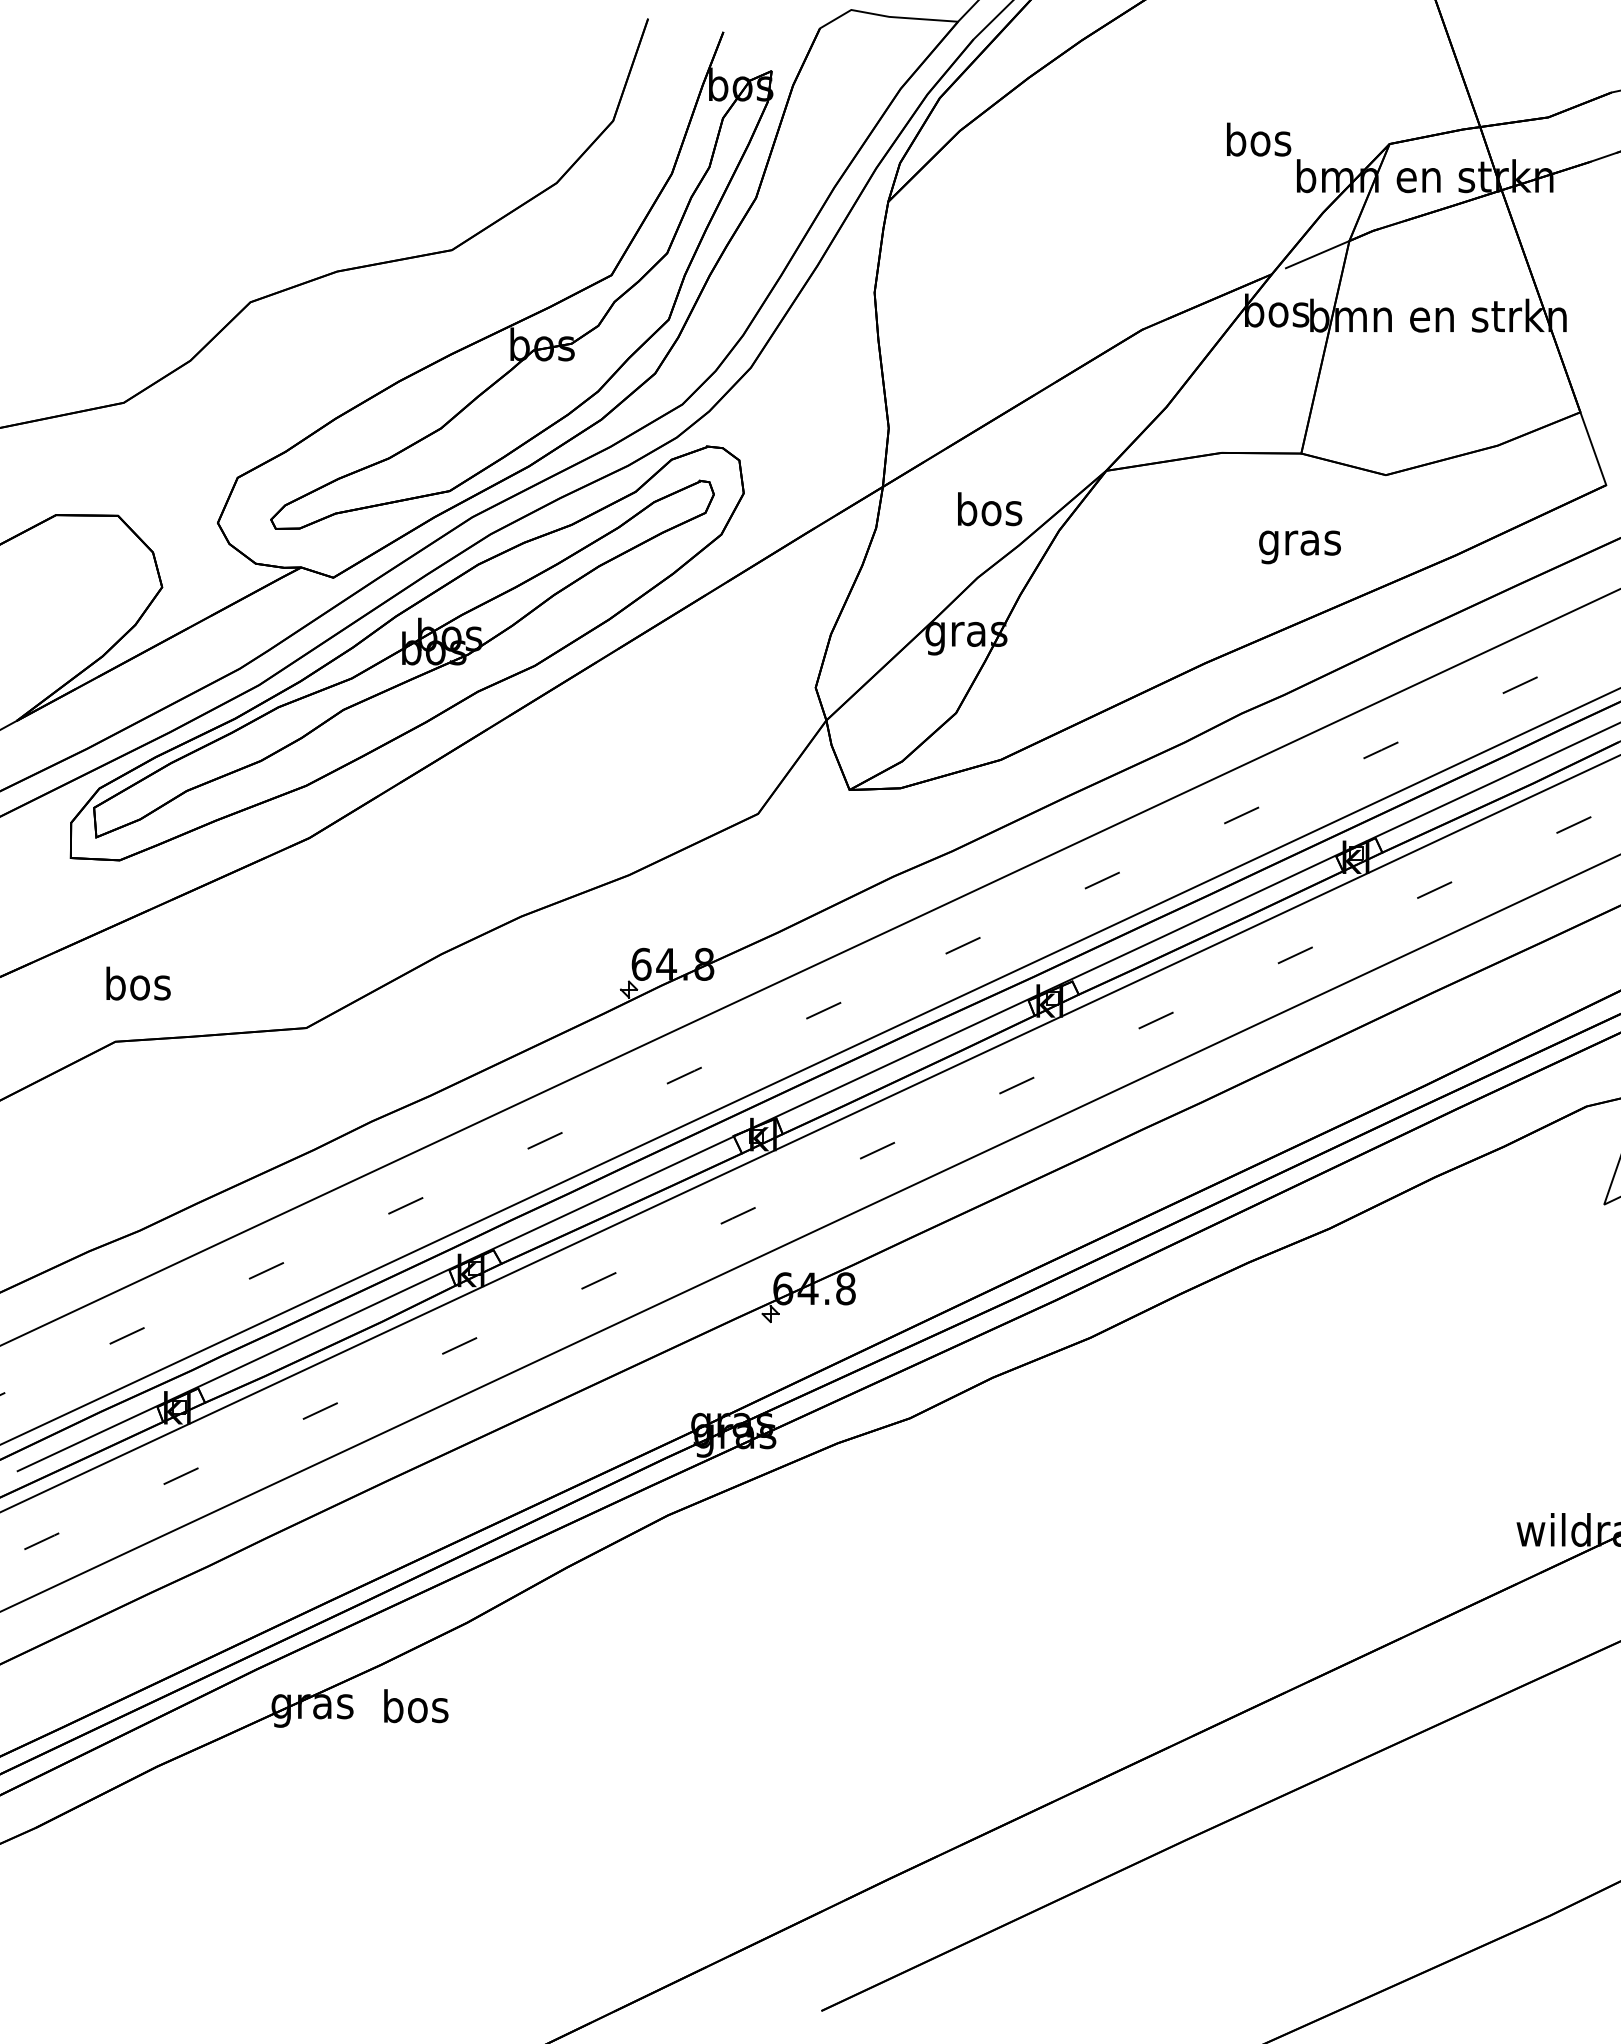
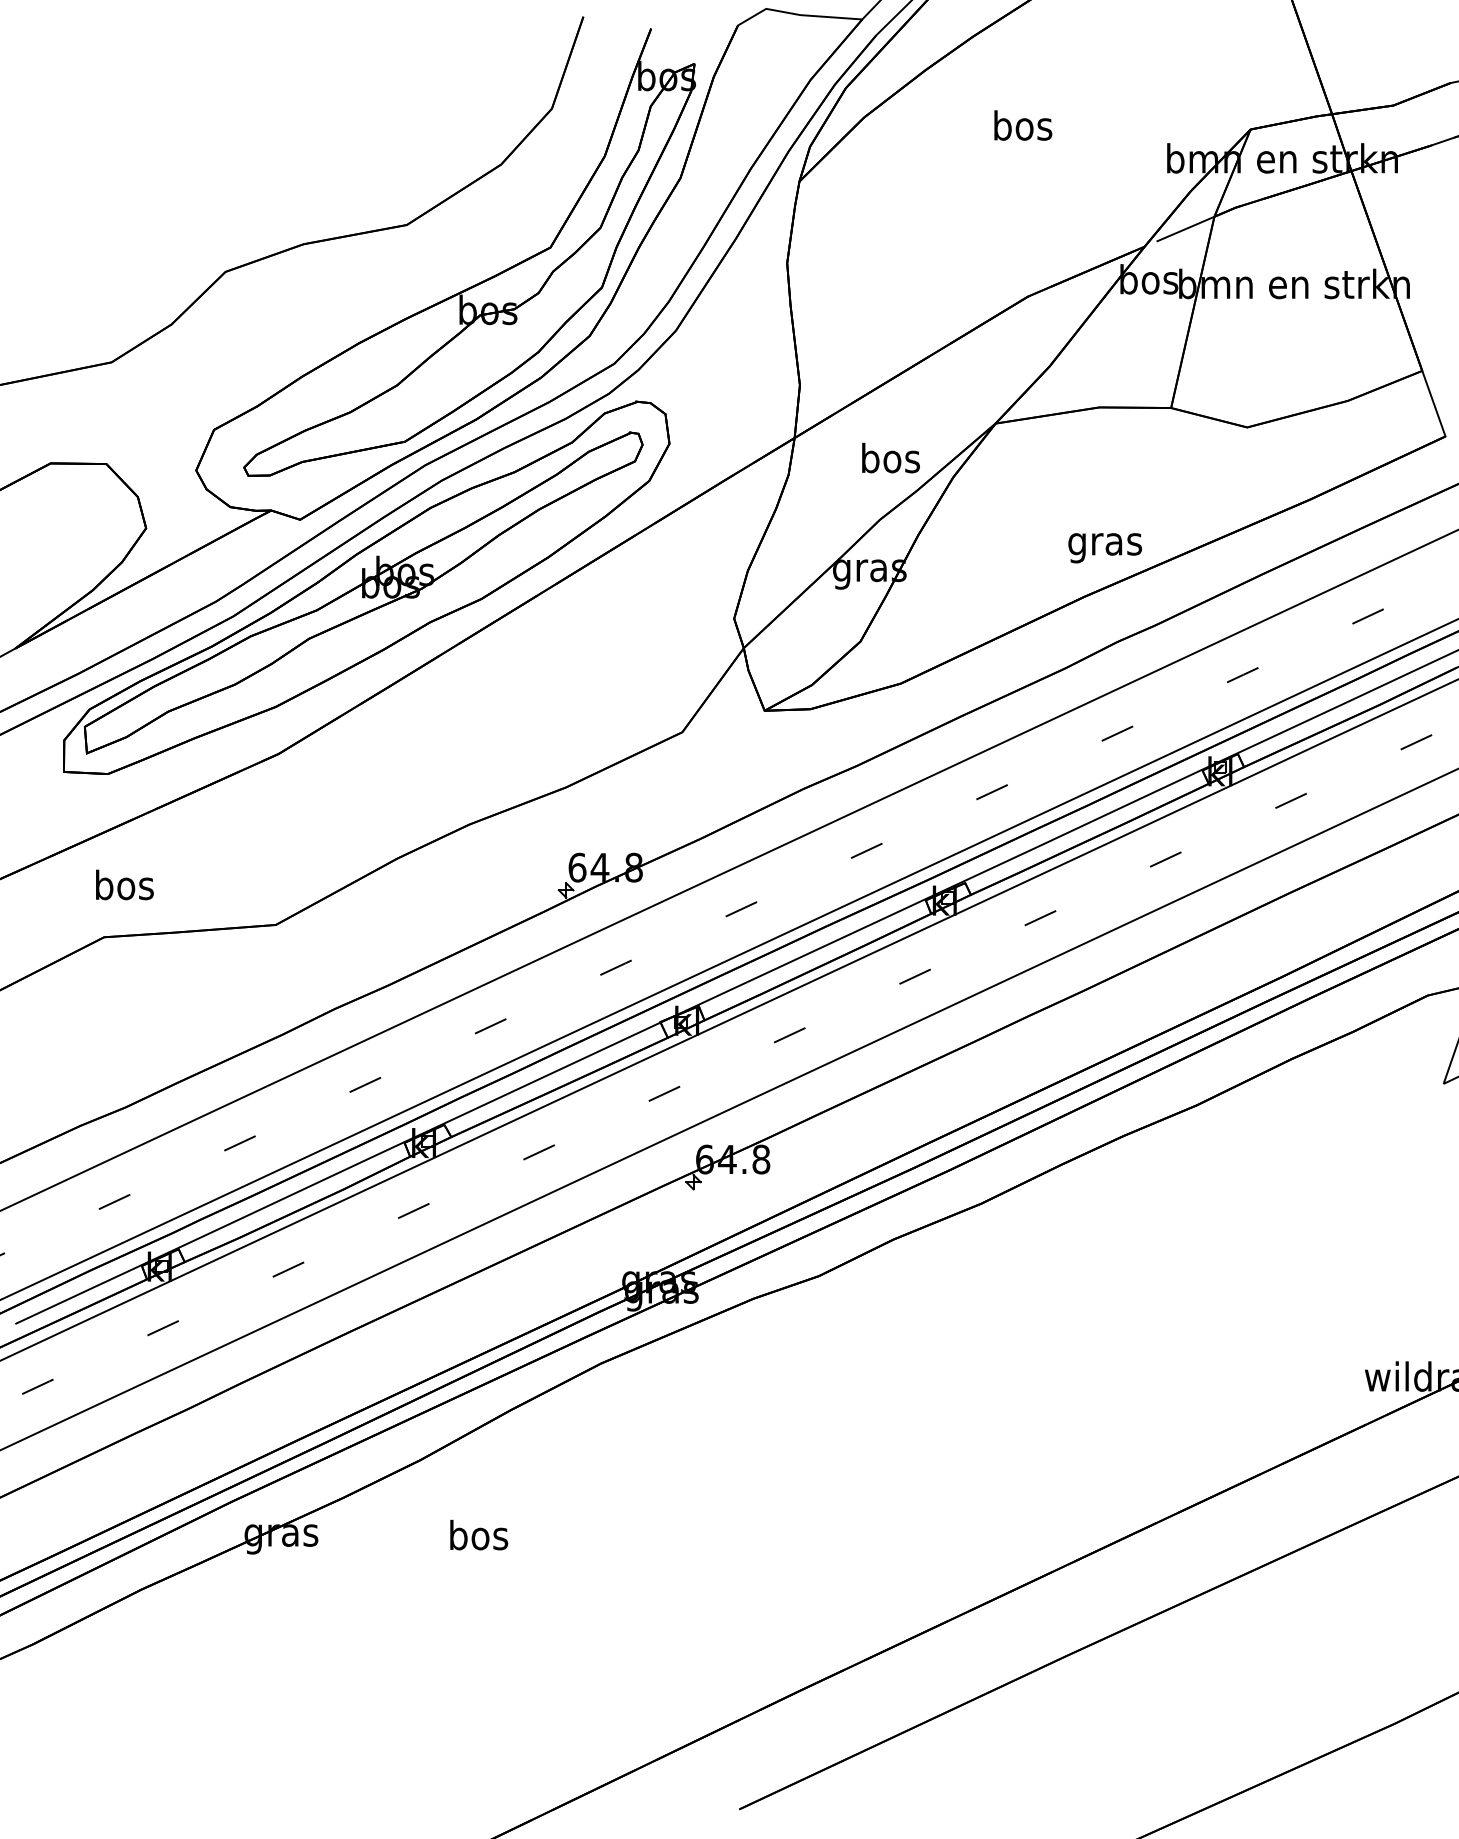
text: (1259, 139) -> (1023, 125), moved
text: (1299, 547) -> (1104, 548), moved
text: (416, 1706) -> (479, 1535), moved

